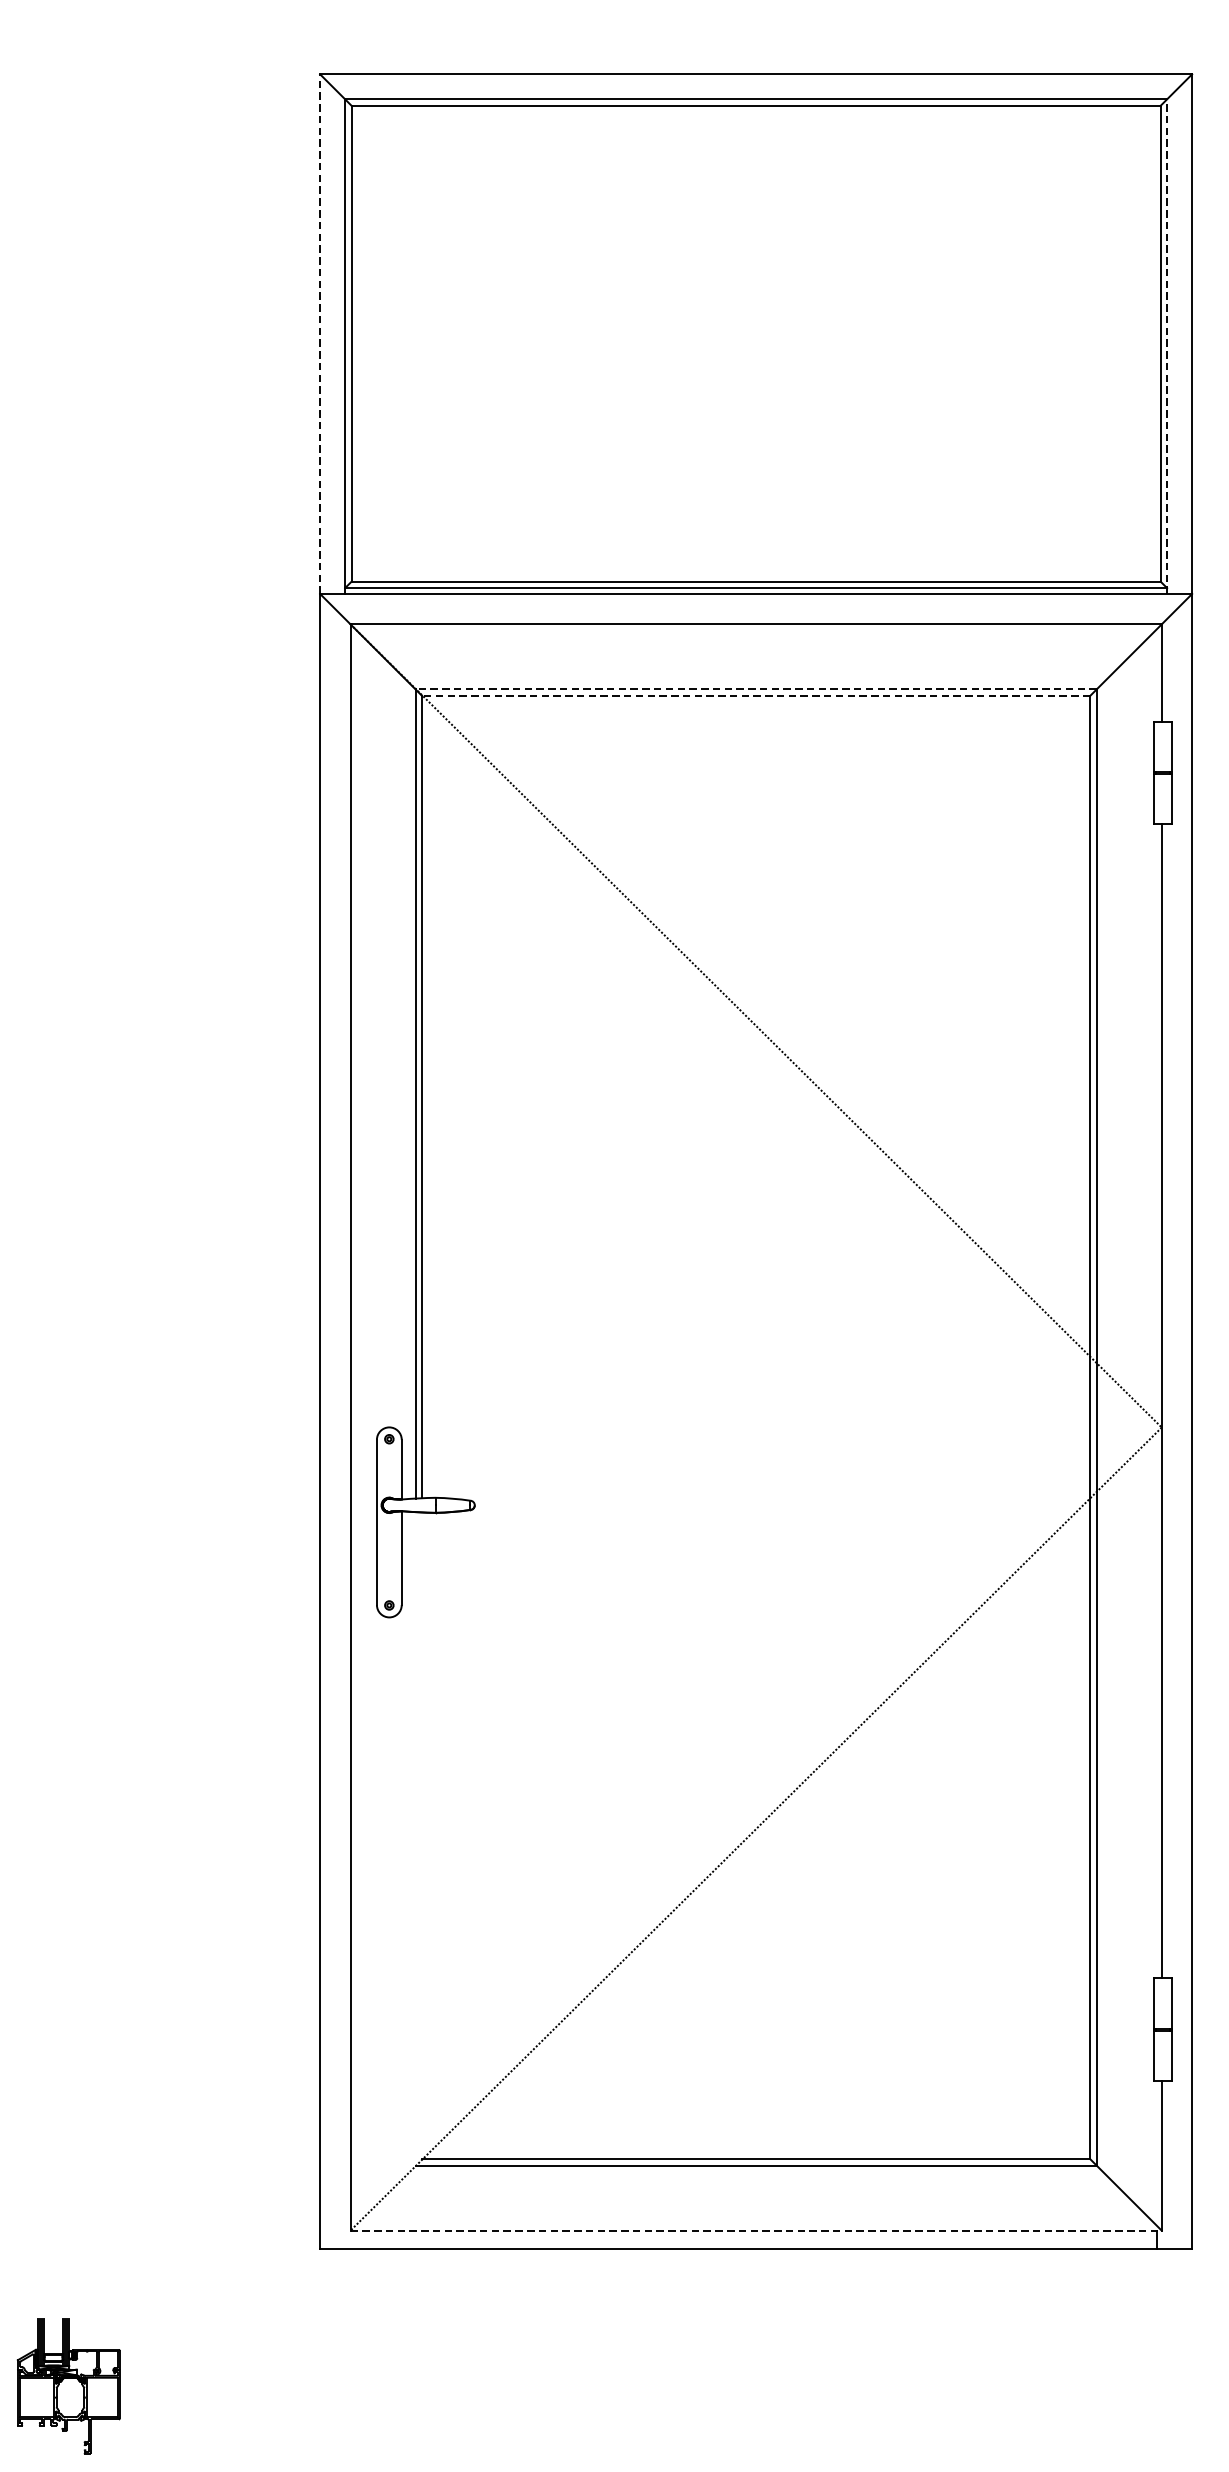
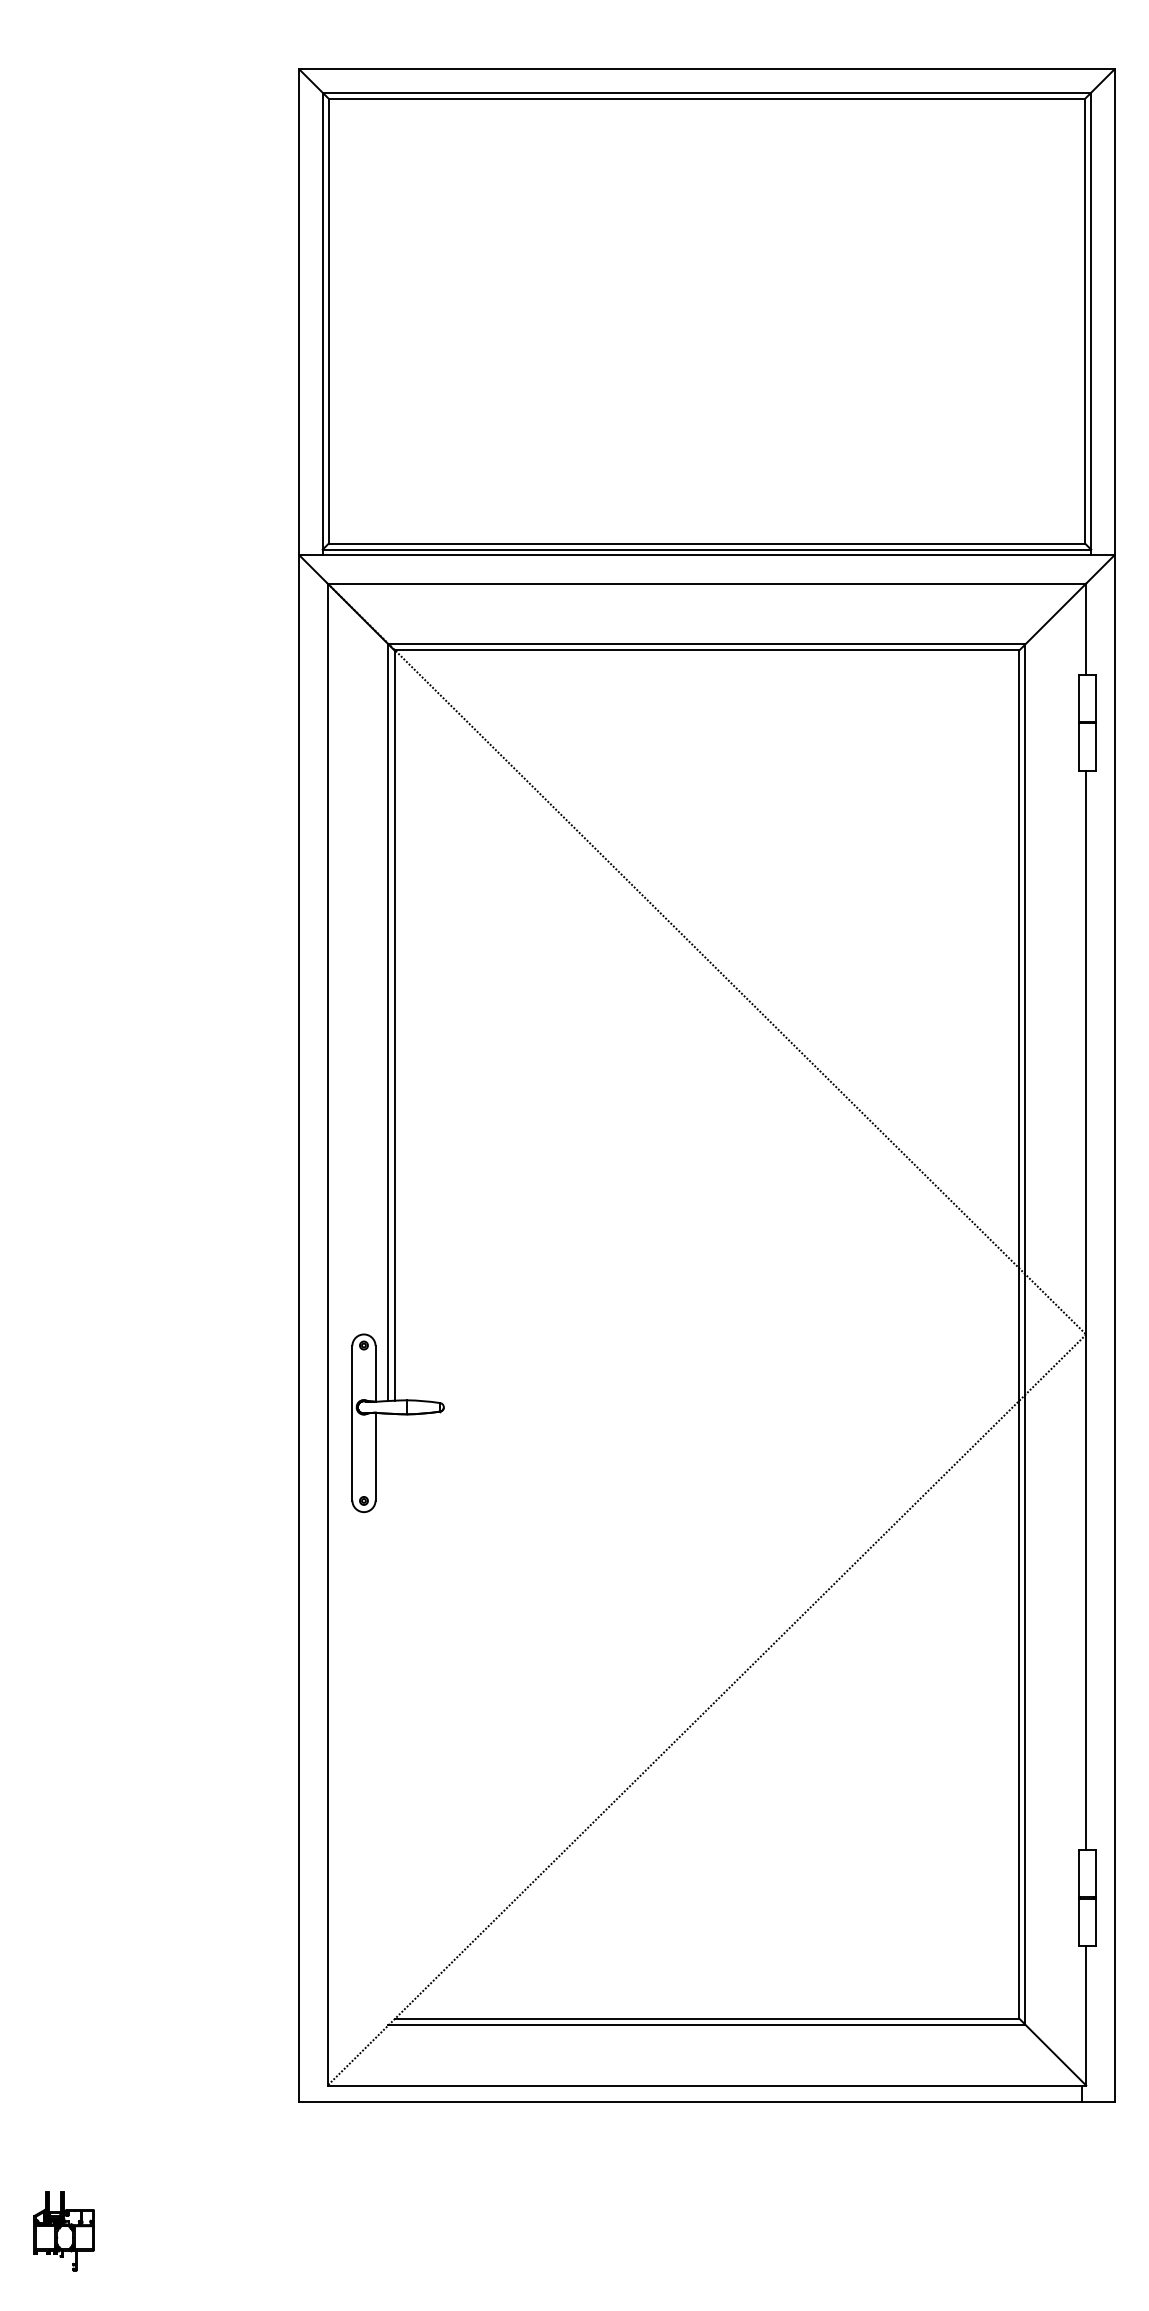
line: (320, 334) -> (299, 312), dashed -> solid
line: (1167, 346) -> (1091, 323), dashed -> solid
line: (755, 689) -> (706, 644), dashed -> solid
line: (755, 695) -> (706, 650), dashed -> solid
line: (756, 2230) -> (707, 2085), dashed -> solid
part: (67, 2386) -> (63, 2231), size x0.62

